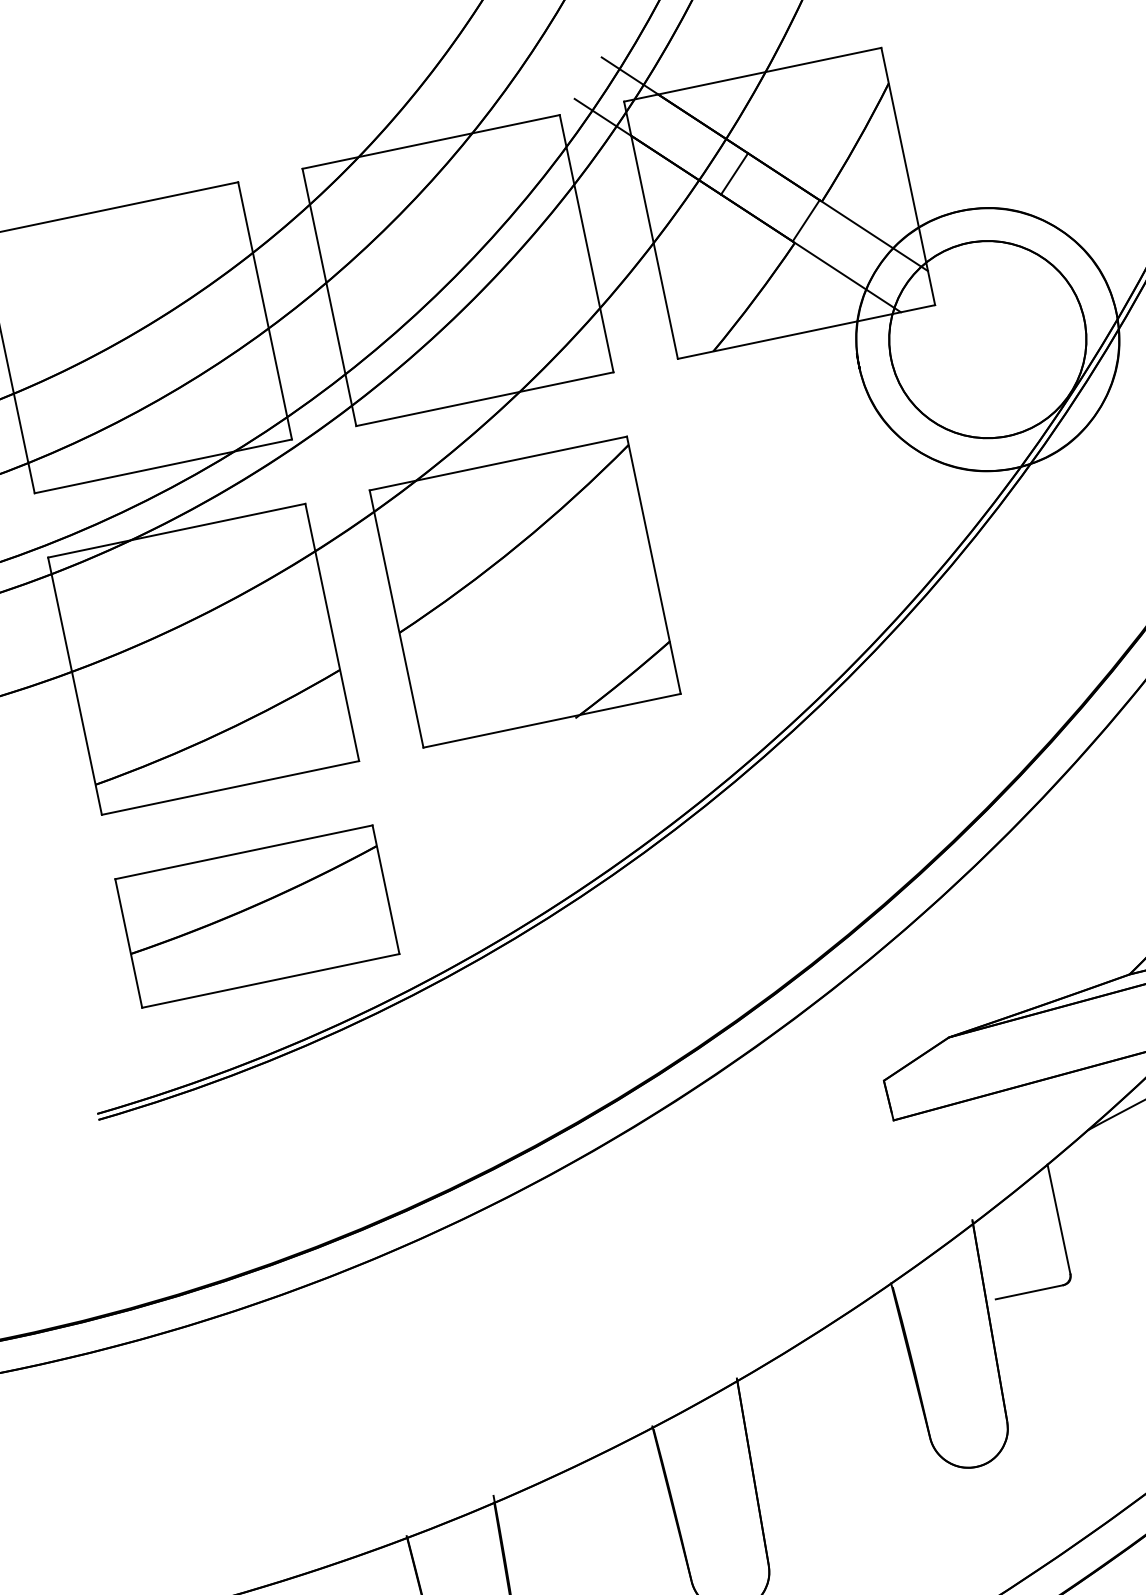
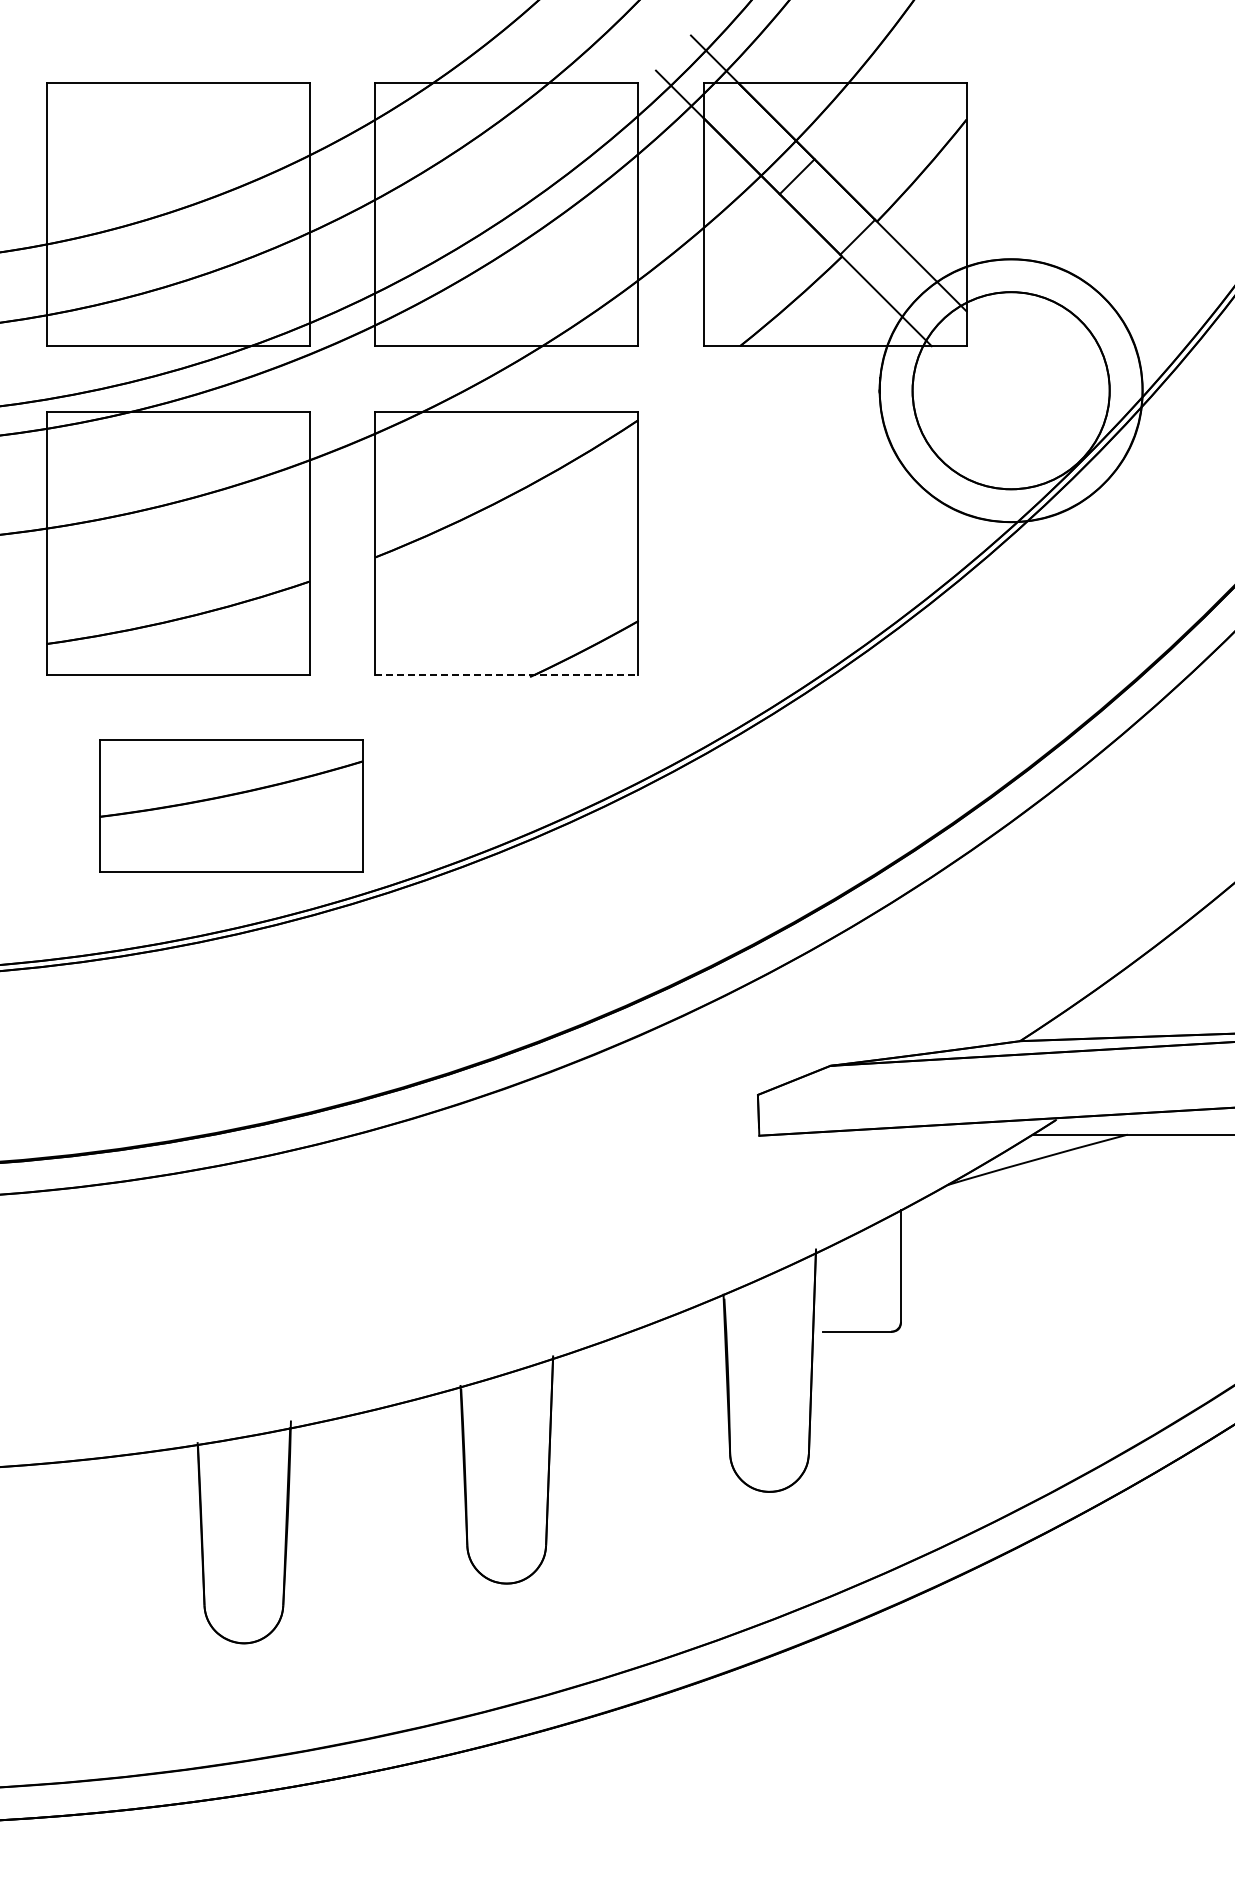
line: (552, 720) -> (507, 674), solid -> dashed
part: (257, 915) -> (231, 805), moved

